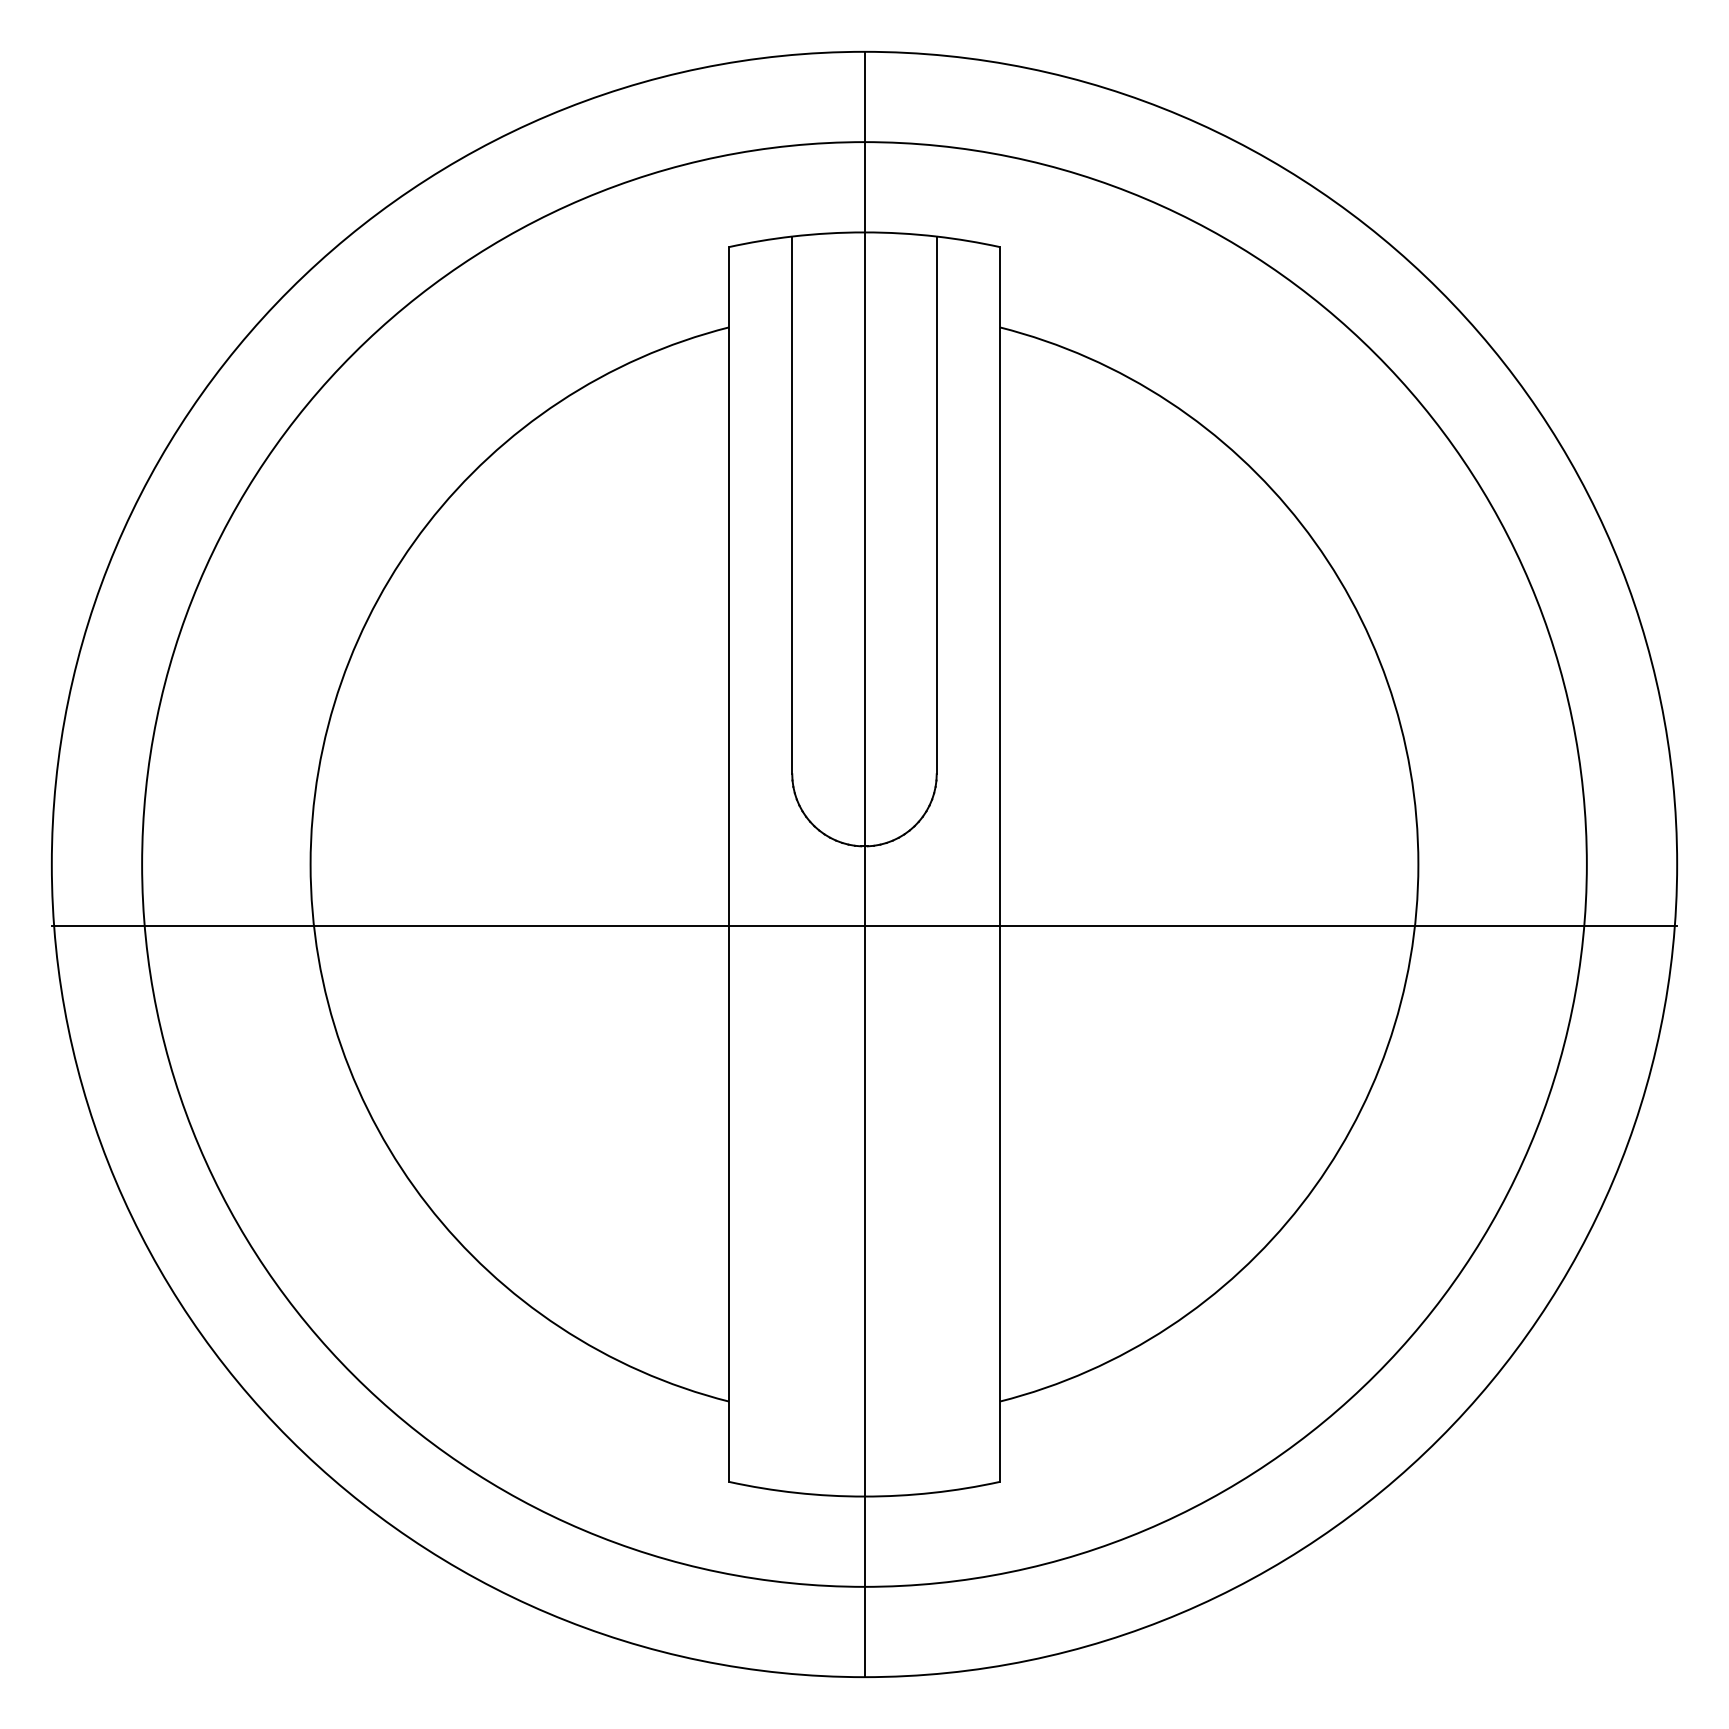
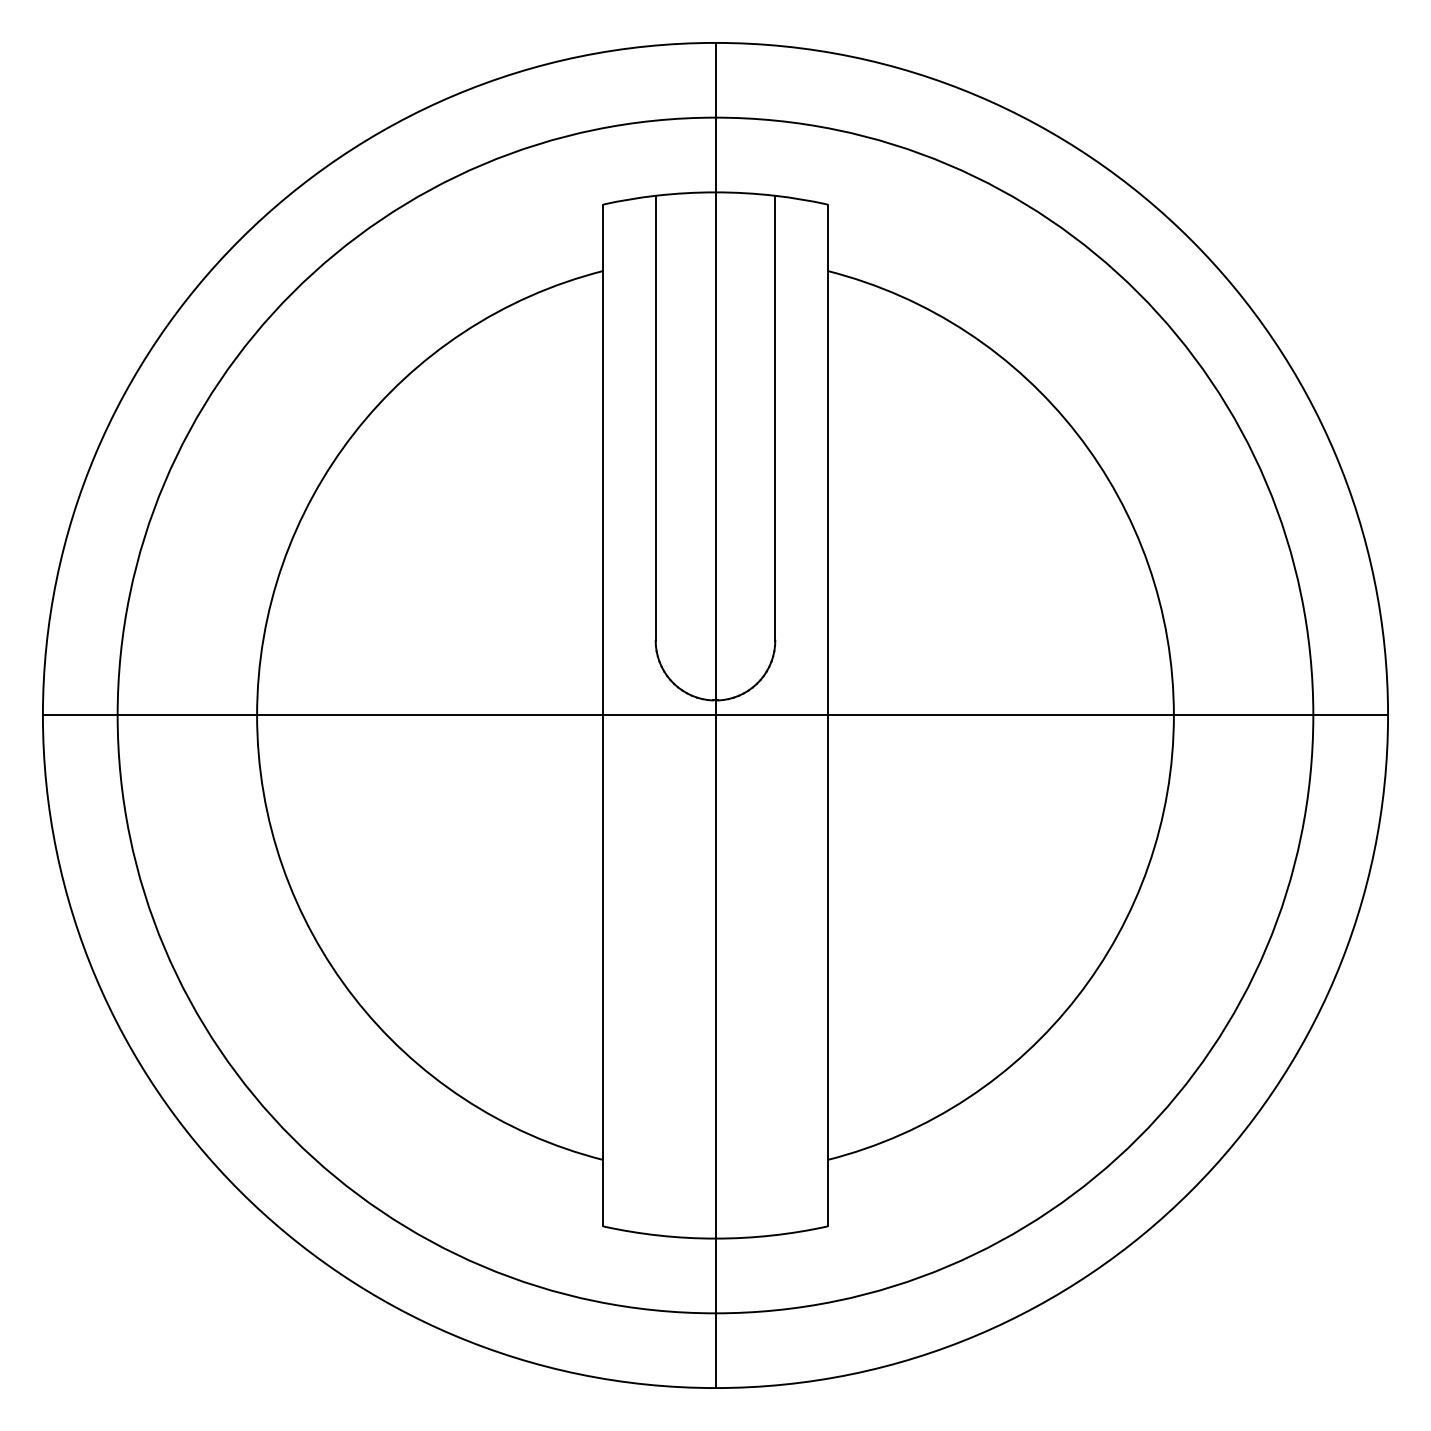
line: (864, 926) -> (715, 715), moved

